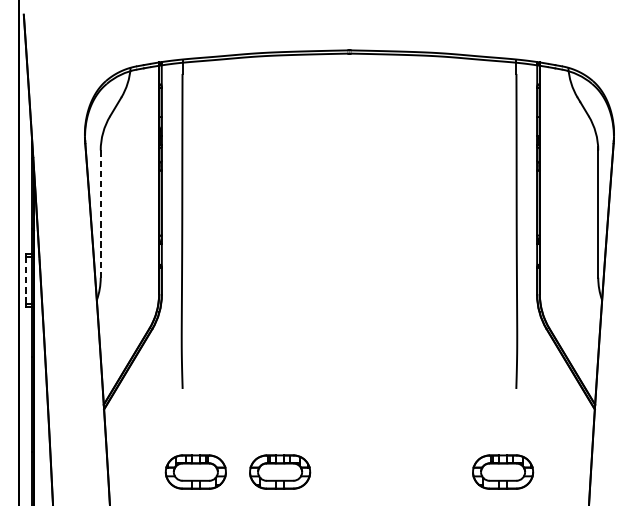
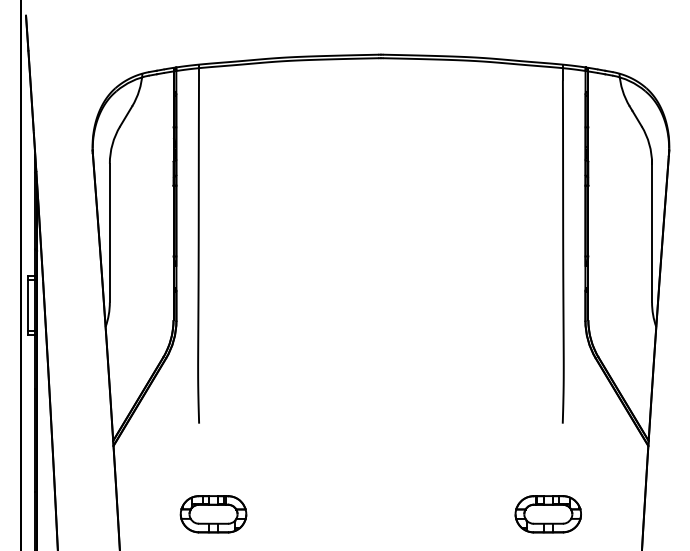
line: (100, 214) -> (109, 233), dashed -> solid
line: (25, 279) -> (27, 304), dashed -> solid
part: (279, 472) -> (304, 514), removed

